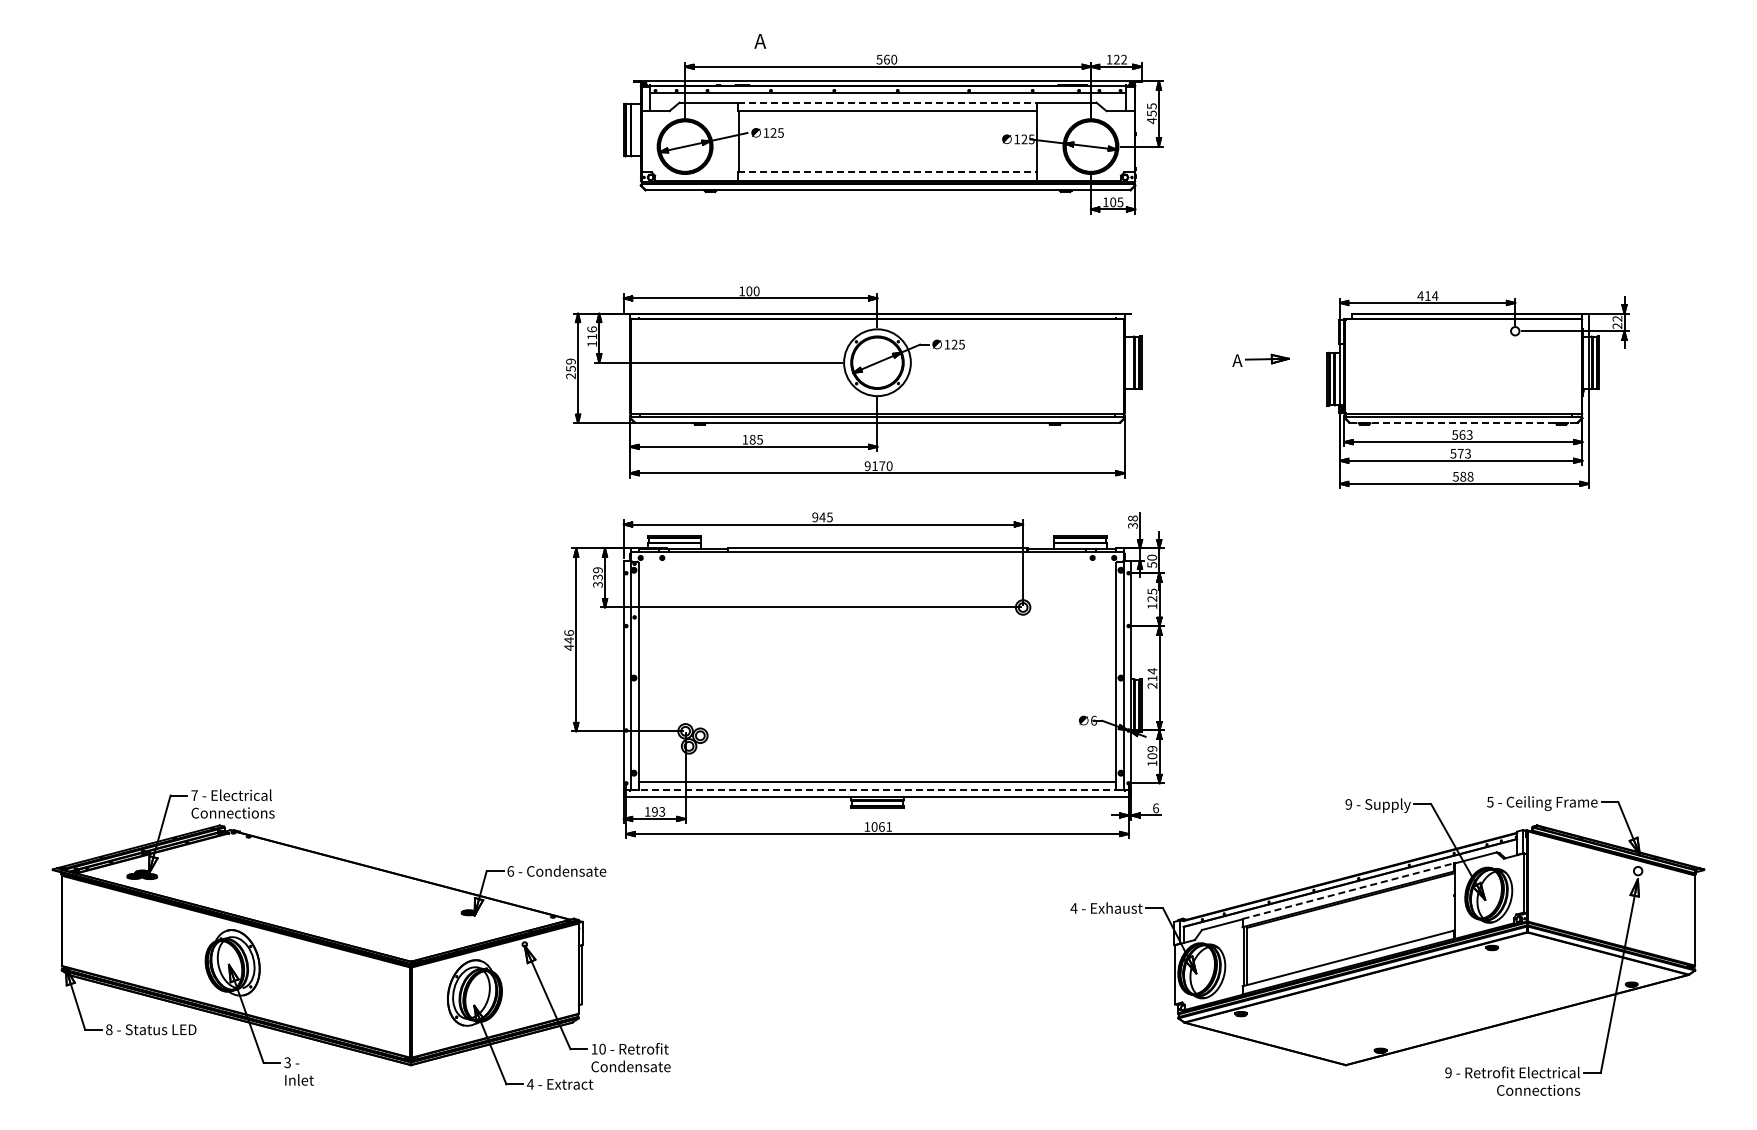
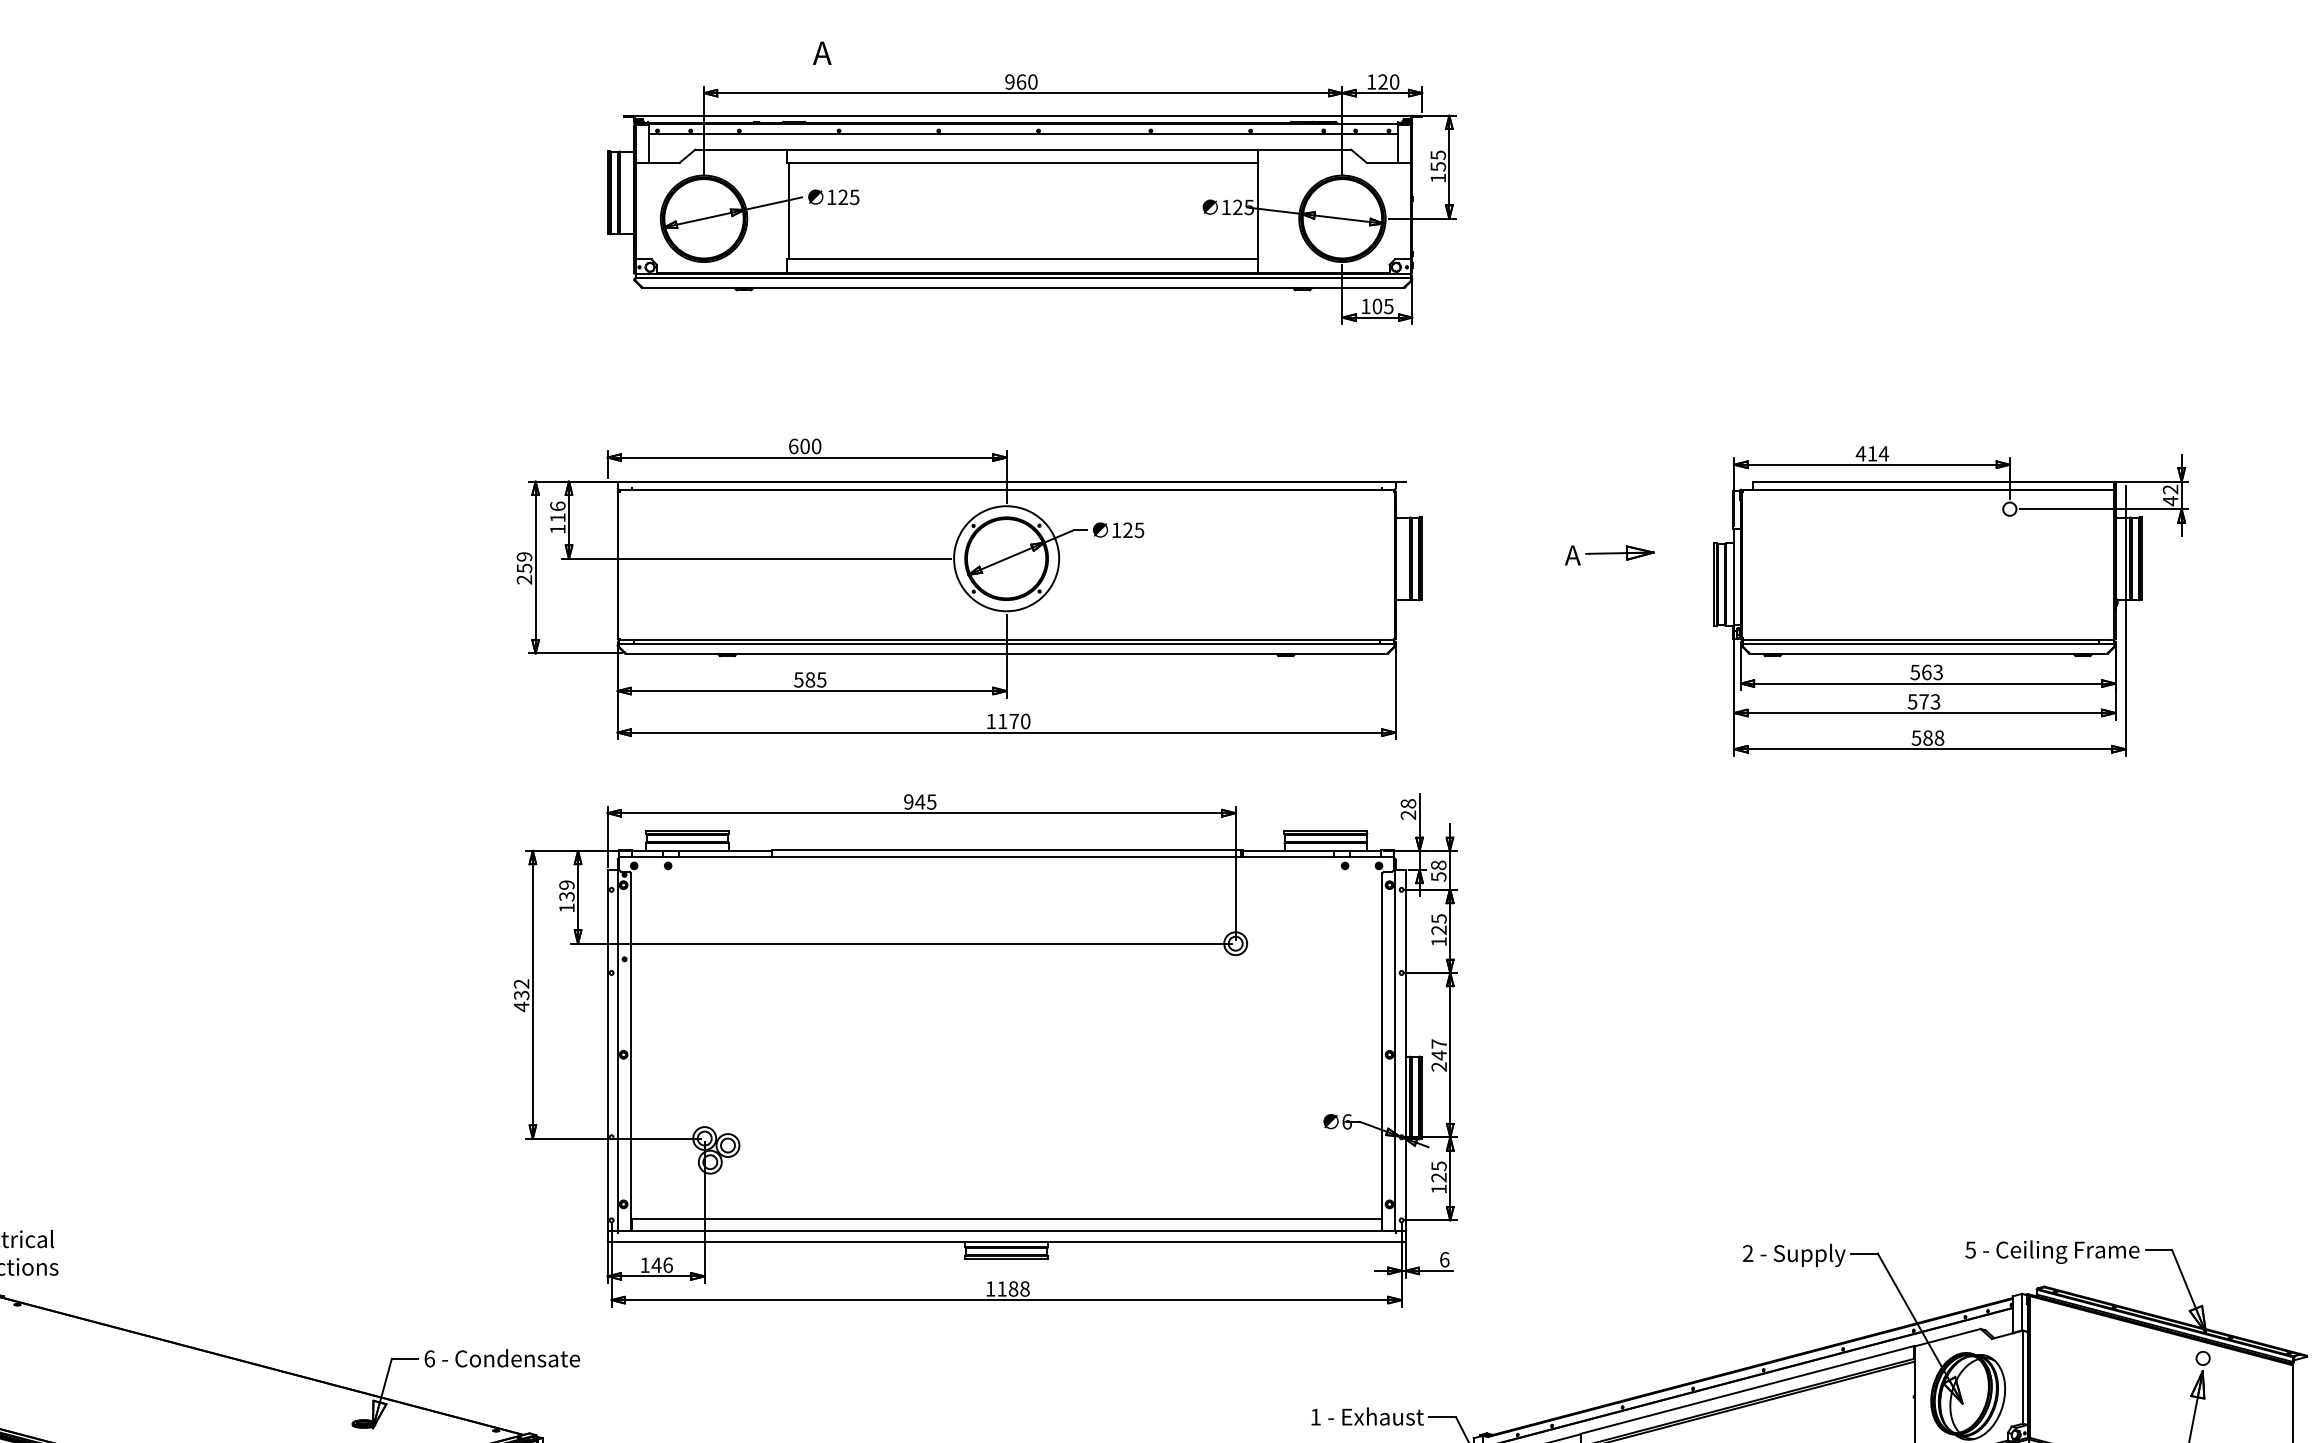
text: (879, 59) -> (1009, 81), 560 -> 960
text: (1124, 59) -> (1395, 81), 122 -> 120
line: (887, 102) -> (1022, 149), dashed -> solid
text: (1151, 120) -> (1437, 177), 455 -> 155
line: (887, 172) -> (1022, 259), dashed -> solid
text: (742, 291) -> (794, 446), 100 -> 600
text: (1617, 325) -> (2170, 500), 22 -> 42
line: (1463, 422) -> (1928, 652), dashed -> solid
text: (745, 439) -> (799, 679), 185 -> 585
text: (867, 466) -> (990, 721), 9170 -> 1170
text: (1133, 525) -> (1409, 814), 38 -> 28
text: (1152, 557) -> (1439, 865), 50 -> 58
text: (597, 584) -> (566, 907), 339 -> 139
text: (569, 636) -> (522, 989), 446 -> 432
text: (1152, 674) -> (1439, 1049), 214 -> 247
text: (1152, 752) -> (1439, 1171), 109 -> 125
line: (877, 790) -> (1006, 1231), dashed -> solid
text: (1348, 804) -> (1747, 1253), 9 -> 2
text: (658, 811) -> (662, 1264), 193 -> 146
text: (881, 826) -> (1012, 1288), 1061 -> 1188
line: (1348, 891) -> (1747, 1390), dashed -> solid
text: (1073, 908) -> (1314, 1417), 4 -> 1

